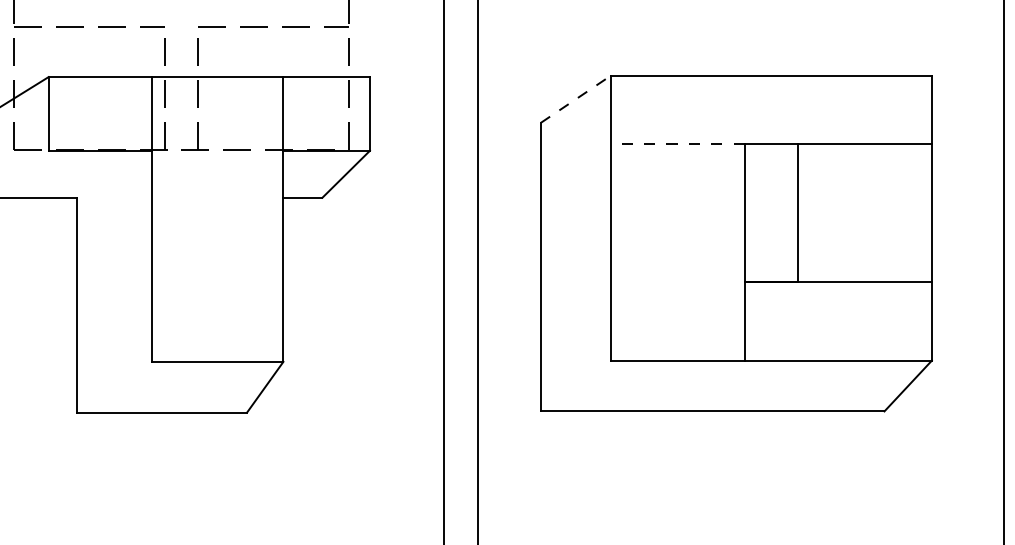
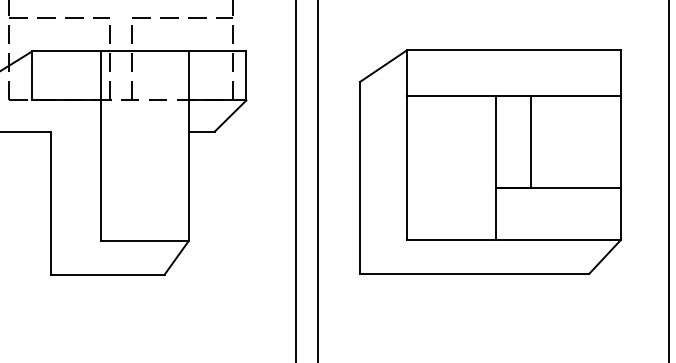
line: (575, 98) -> (383, 65), dashed -> solid
line: (677, 143) -> (451, 95), dashed -> solid

